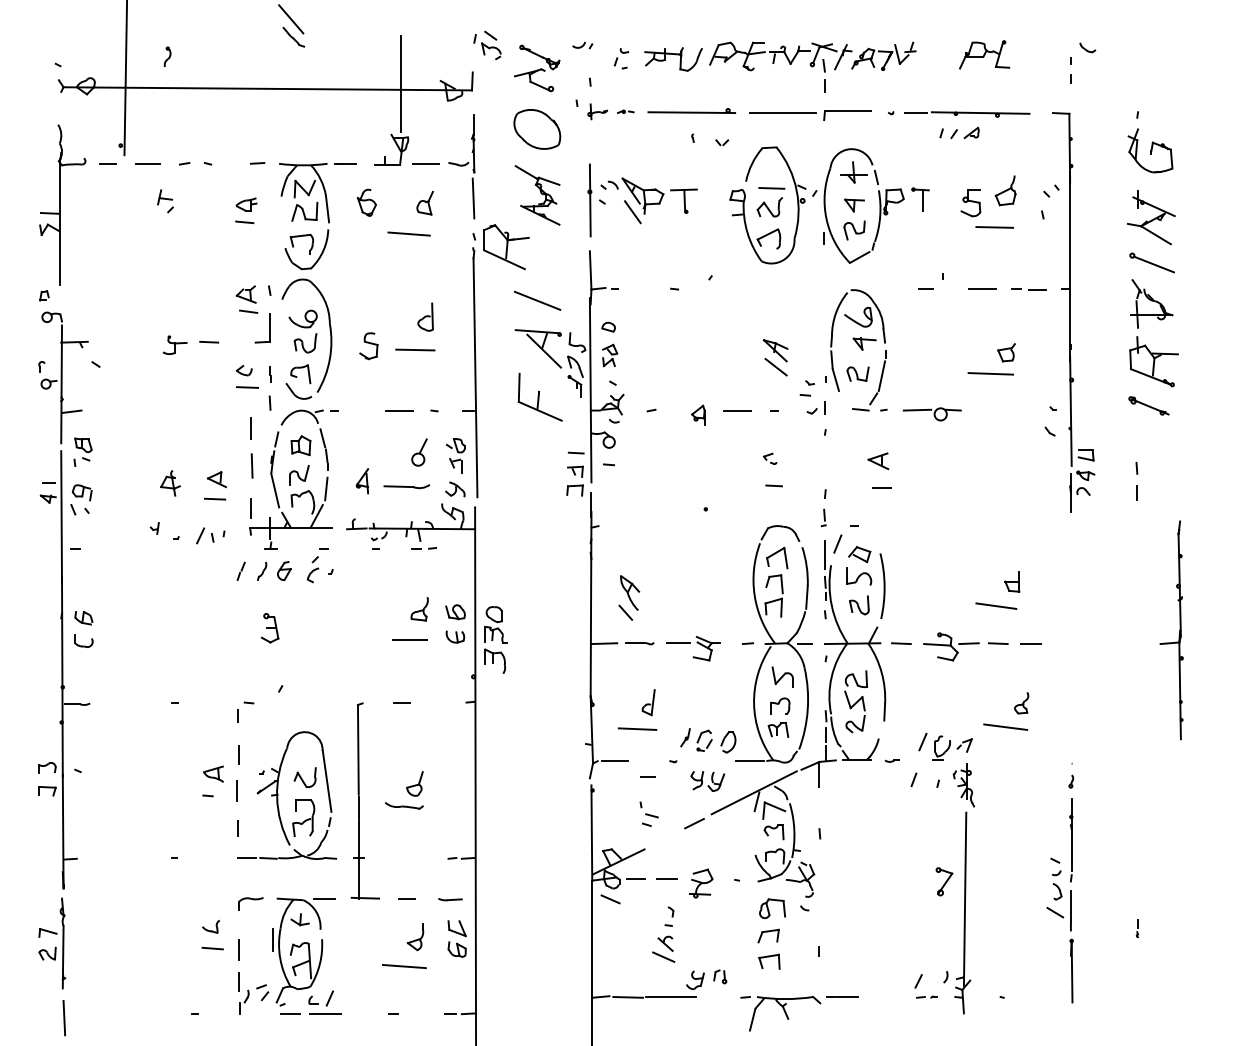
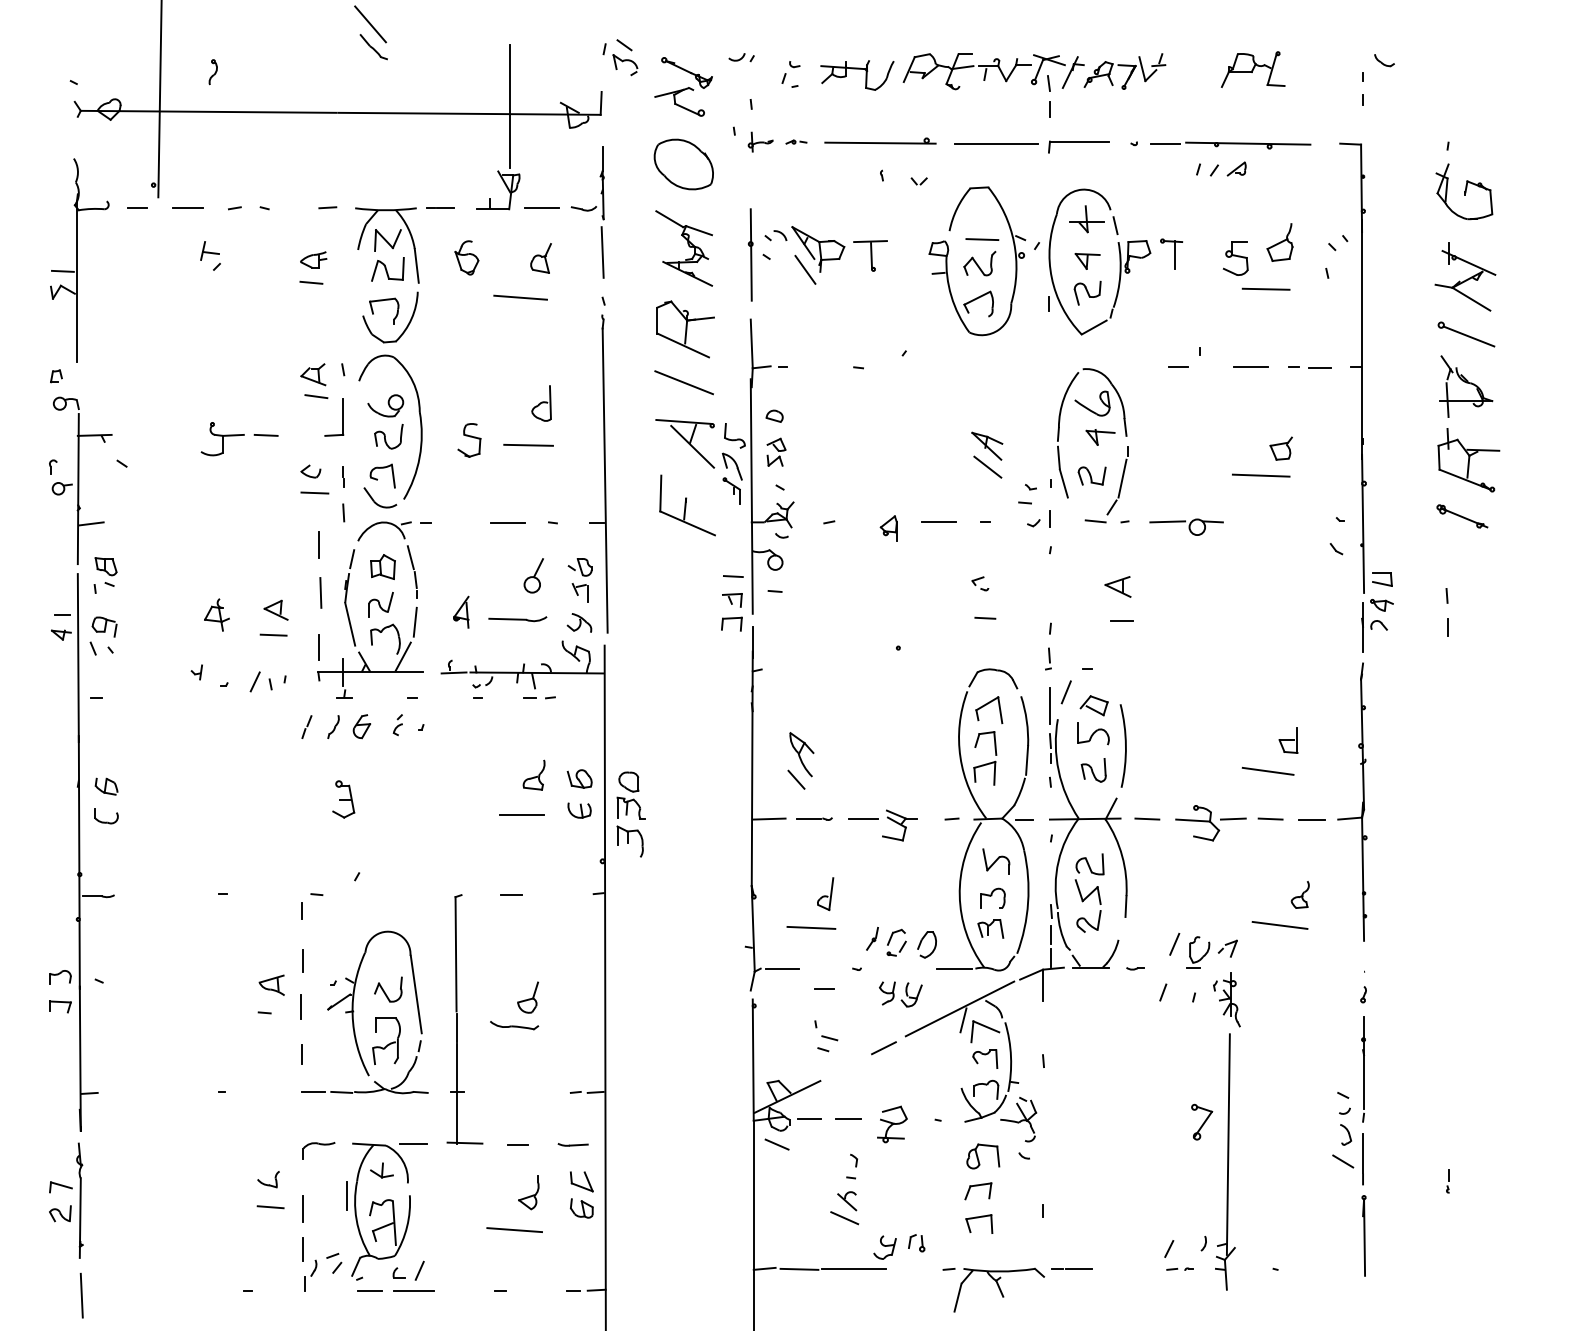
part: (506, 247) -> (685, 329), moved
part: (174, 345) -> (222, 439), size x1.43
part: (312, 570) -> (397, 725), size x0.62
part: (1179, 629) -> (1362, 801), moved

